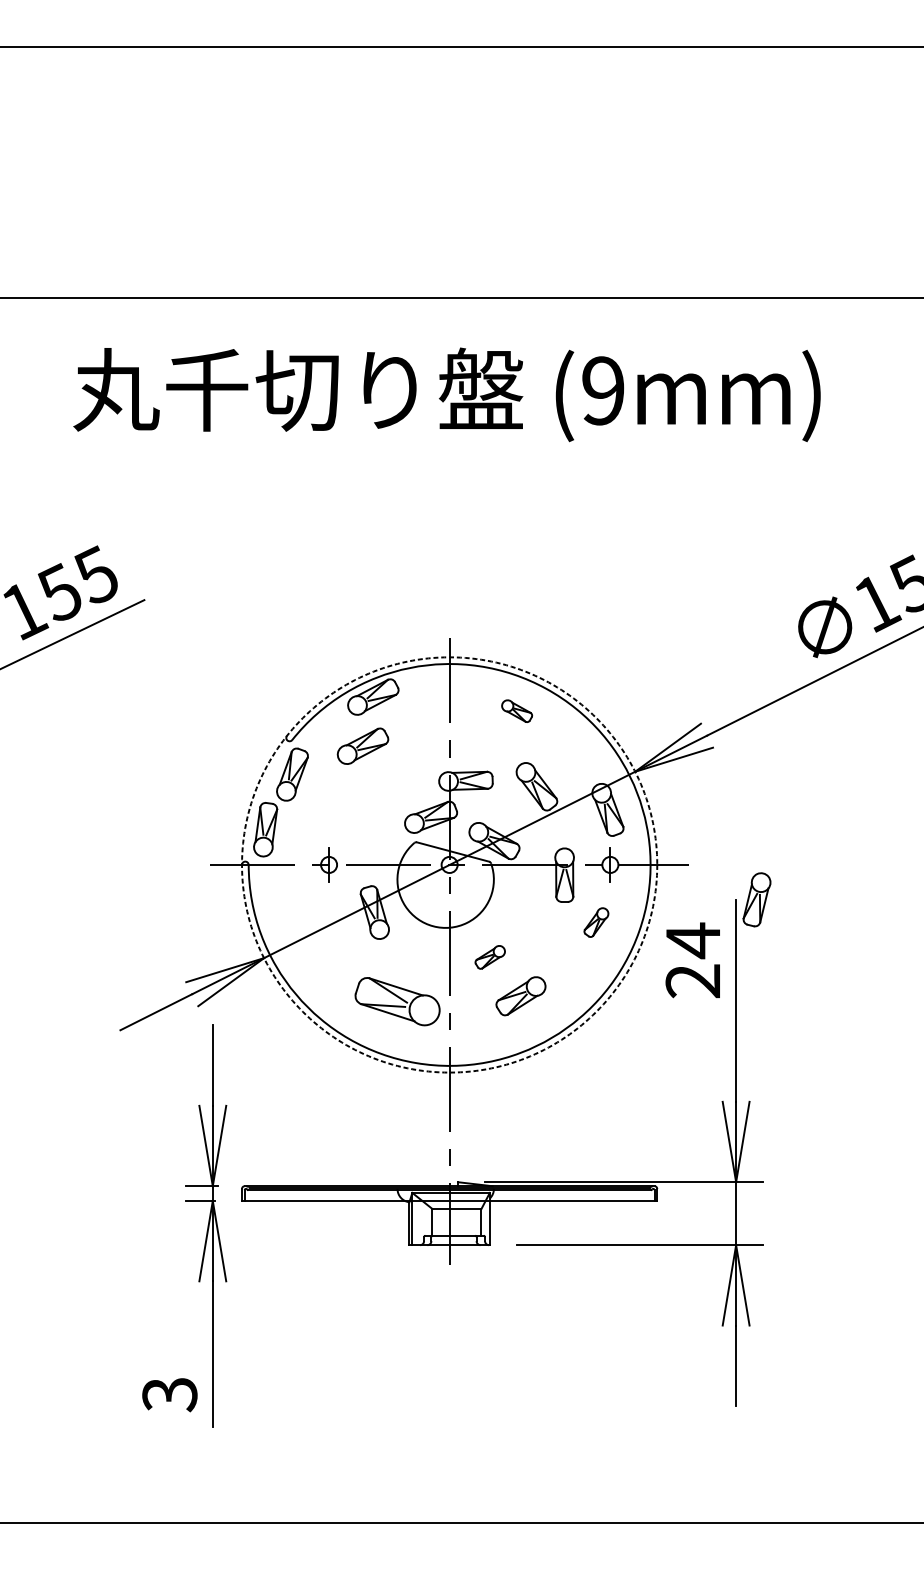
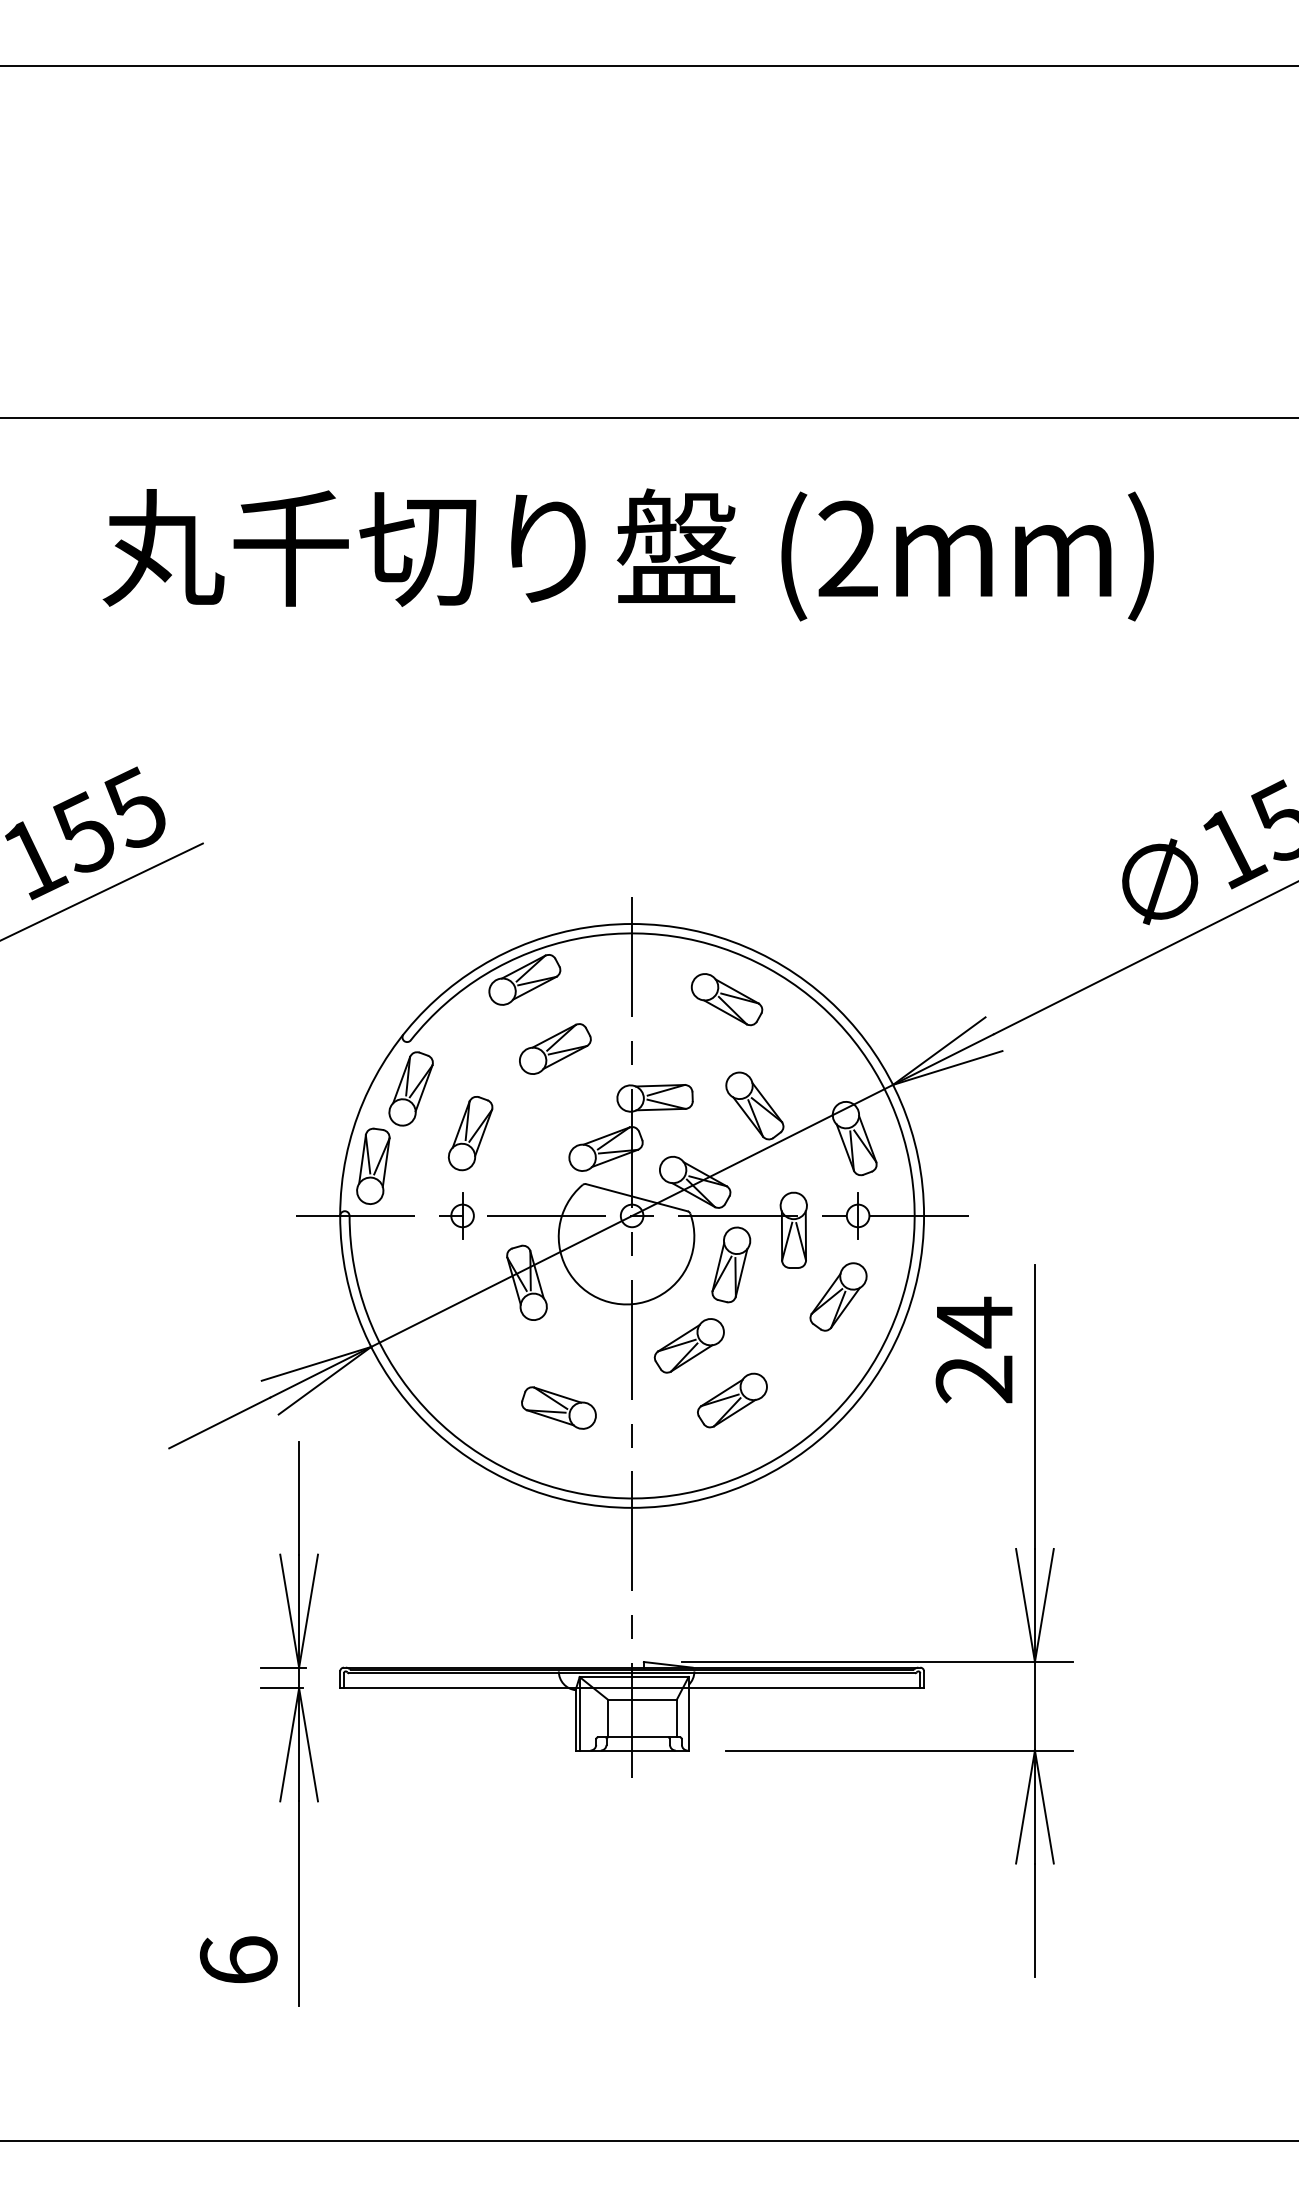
text: (602, 390) -> (847, 549), (9mm) -> (2mm)
part: (516, 711) -> (726, 999), size x1.67
part: (363, 745) -> (555, 1048), moved
part: (334, 806) -> (470, 1133), added
circle: (449, 864) -> (632, 1215), dashed -> solid
part: (757, 899) -> (731, 1264), moved
part: (596, 922) -> (838, 1296), size x1.67
part: (489, 957) -> (688, 1345), size x1.67
part: (397, 1001) -> (558, 1407), size x0.62
text: (169, 1394) -> (238, 1960), 3 -> 6

